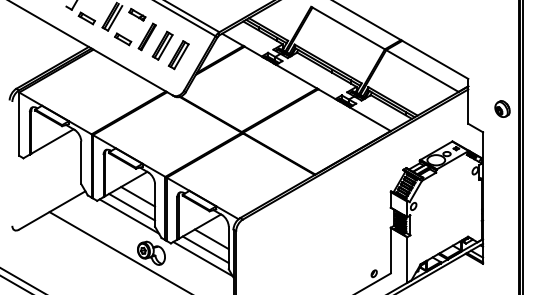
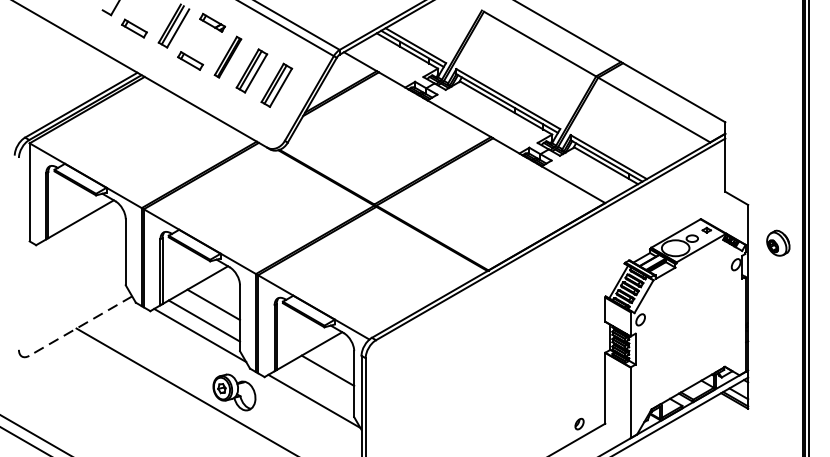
part: (502, 108) -> (778, 242), moved
line: (51, 210) -> (79, 326), solid -> dashed
line: (205, 249) -> (318, 386), removed

